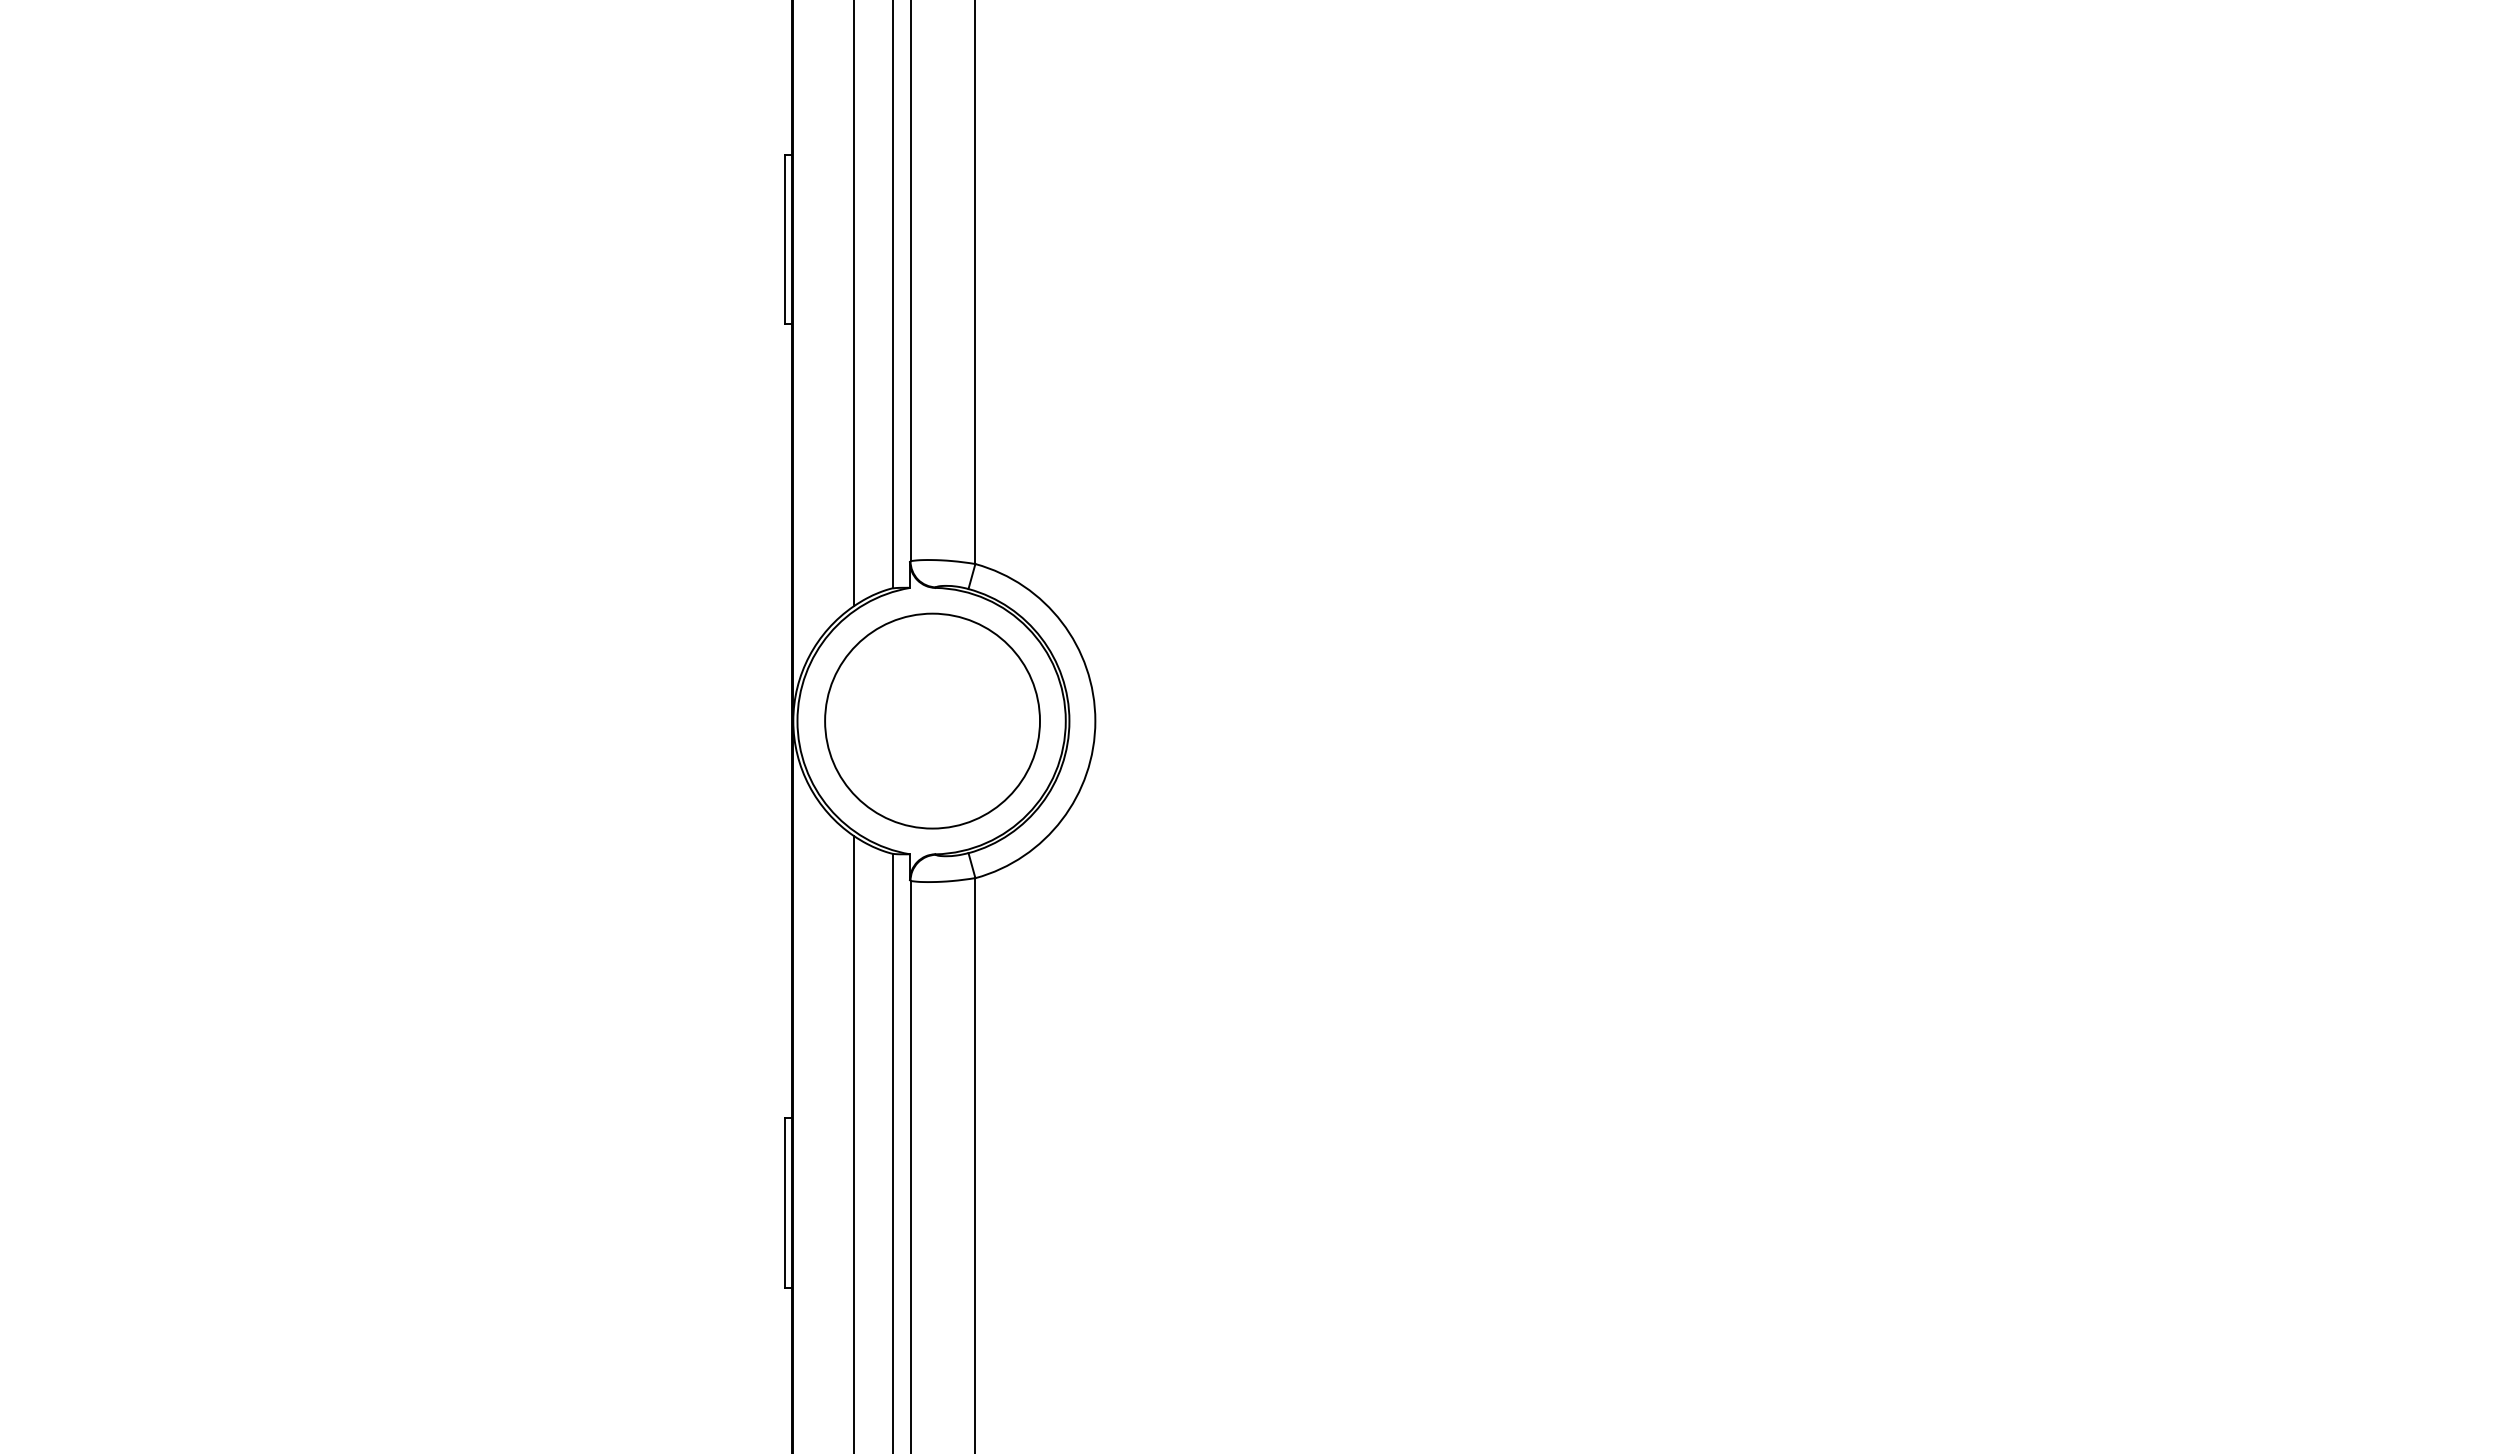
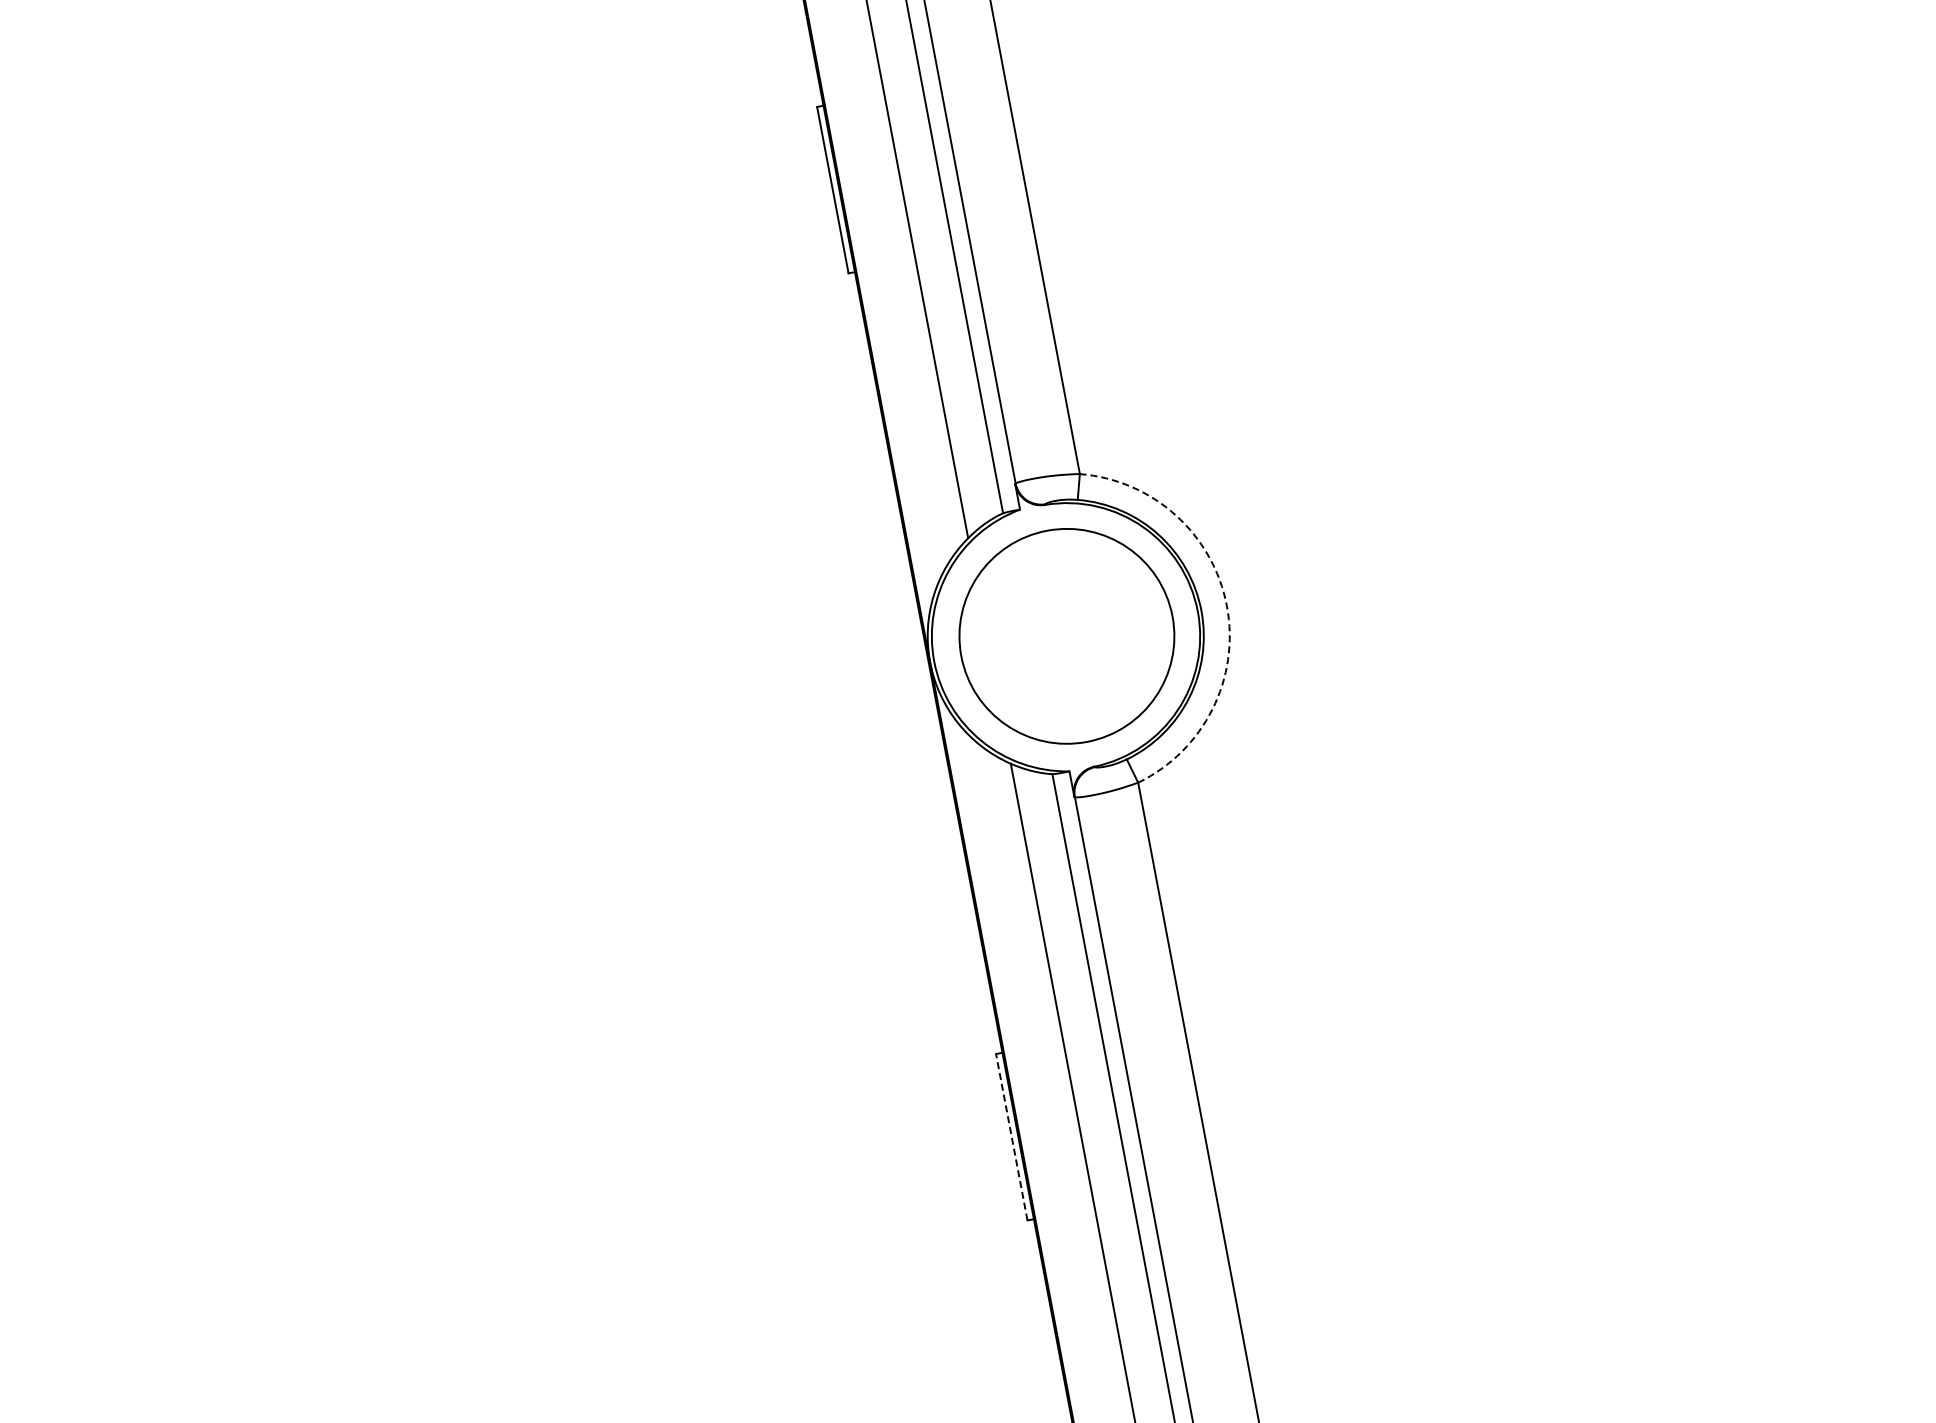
arc: (1095, 721) -> (1227, 606), solid -> dashed
line: (785, 1203) -> (1011, 1137), solid -> dashed

